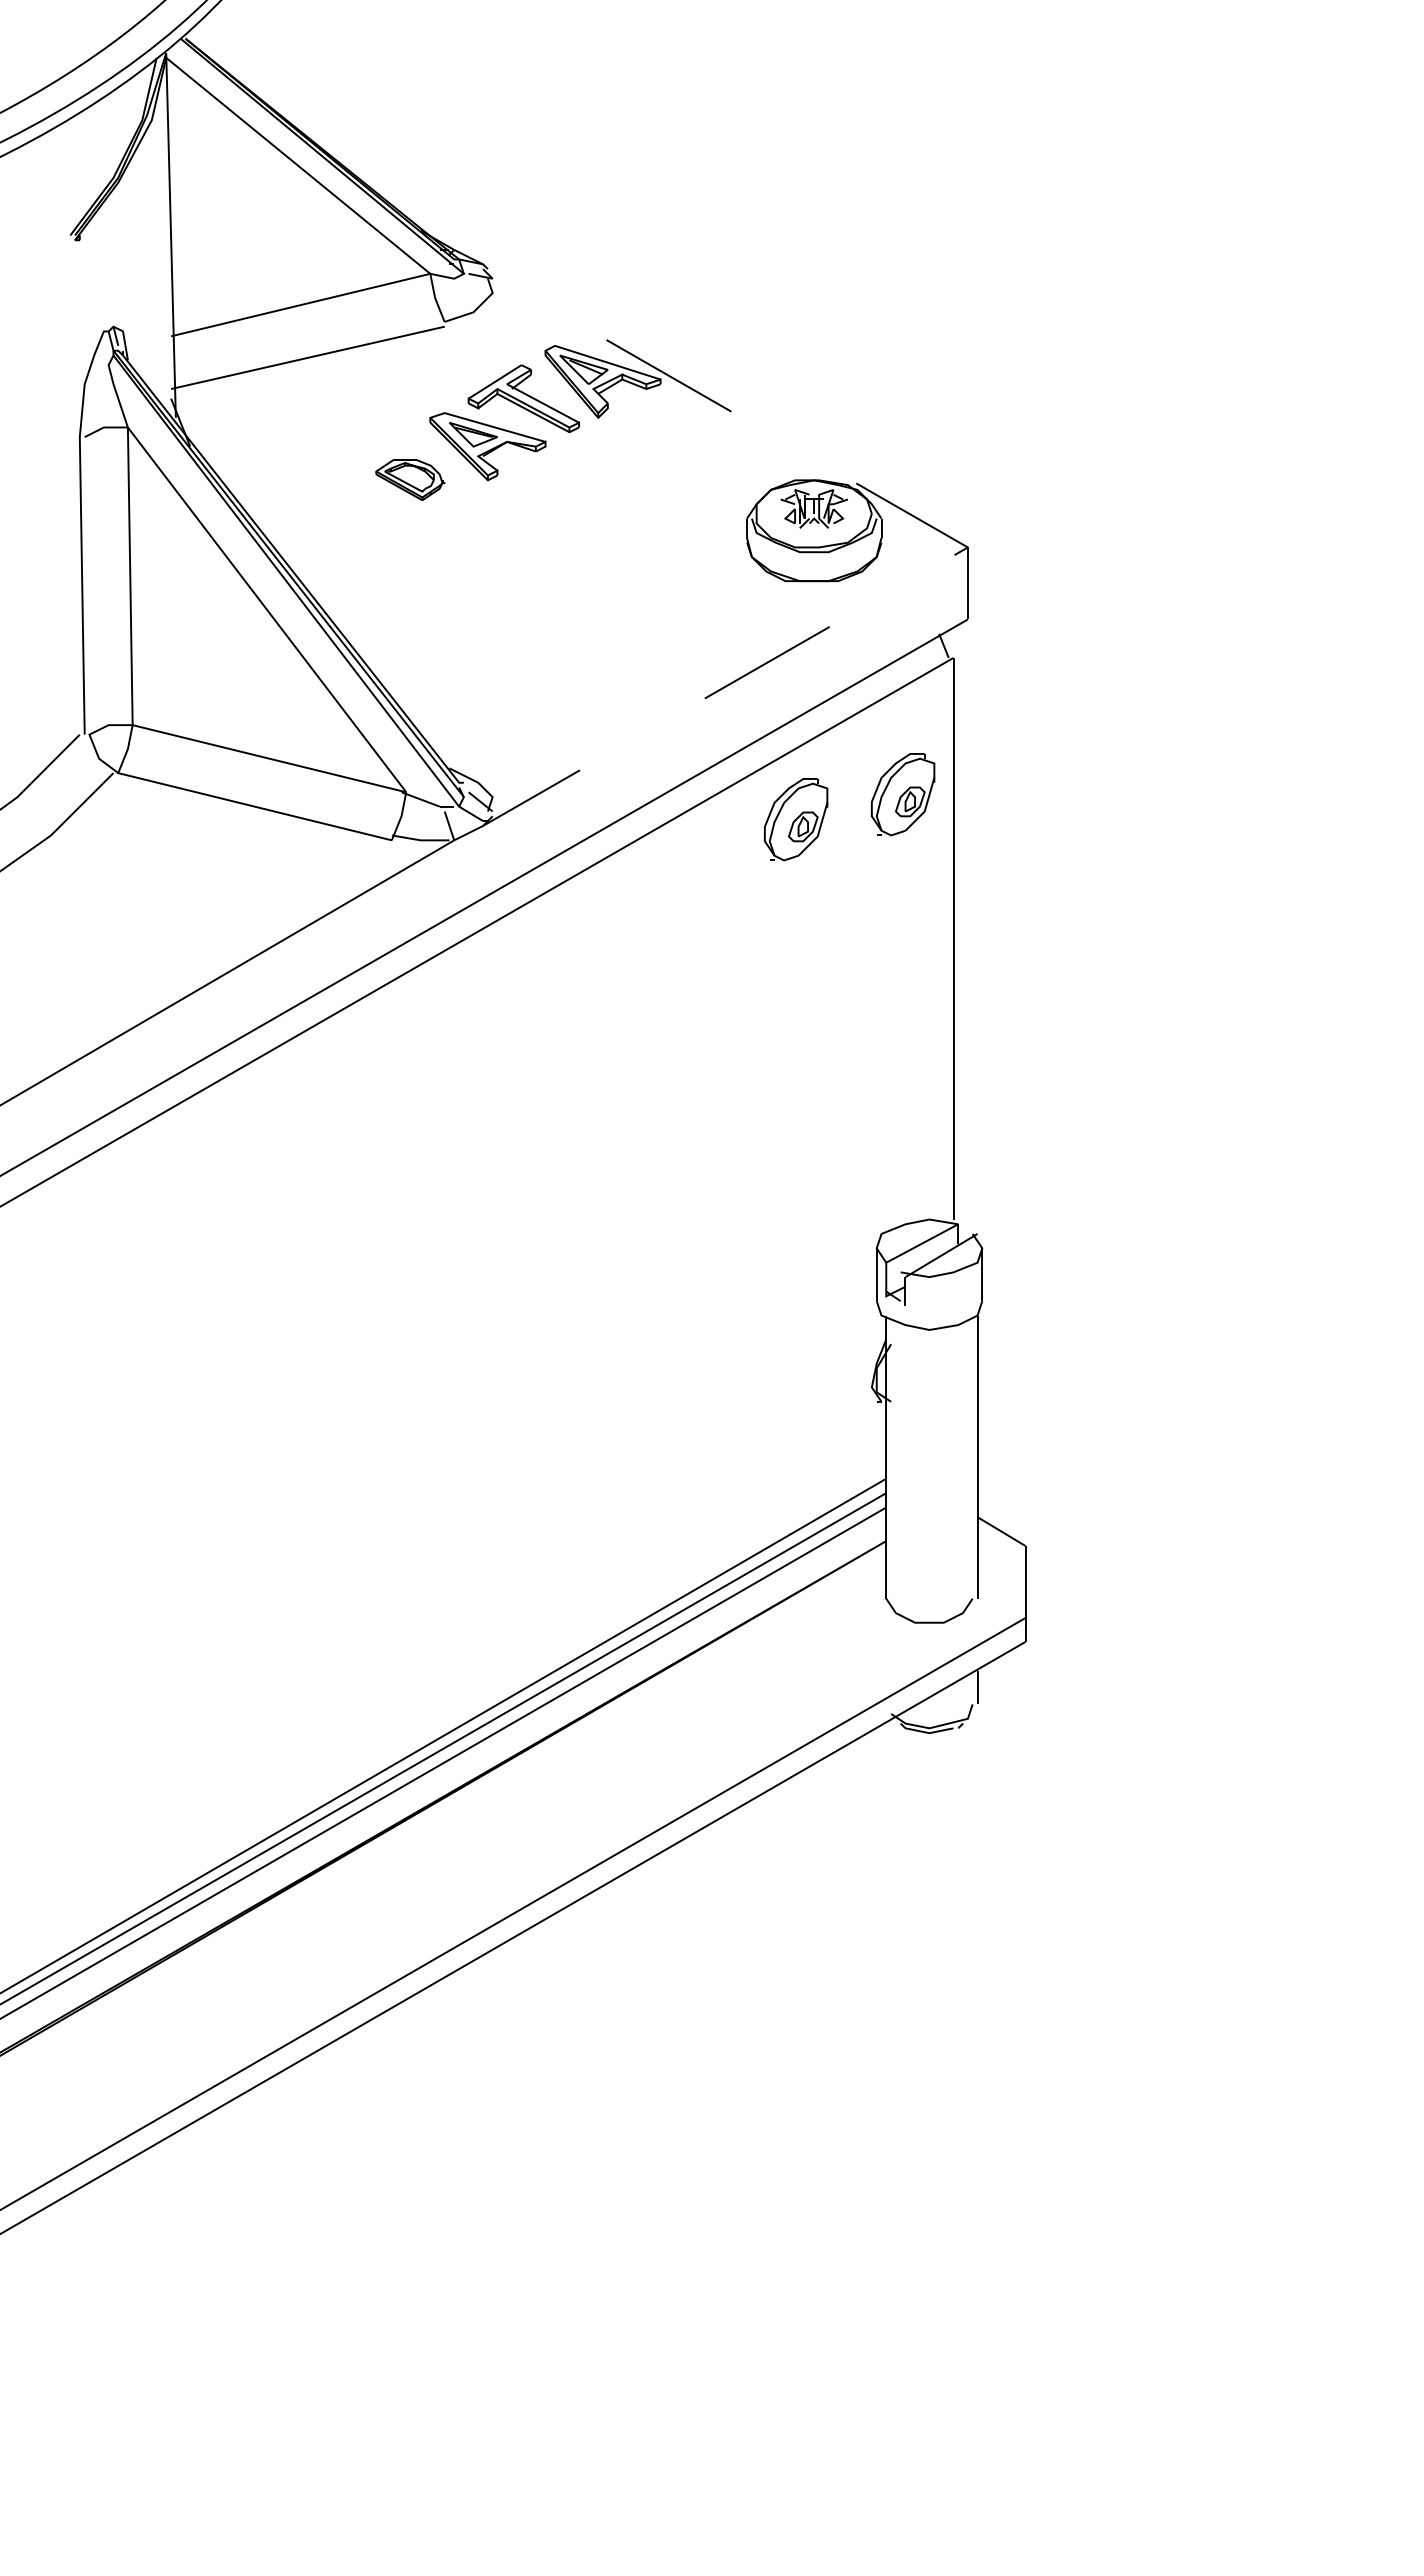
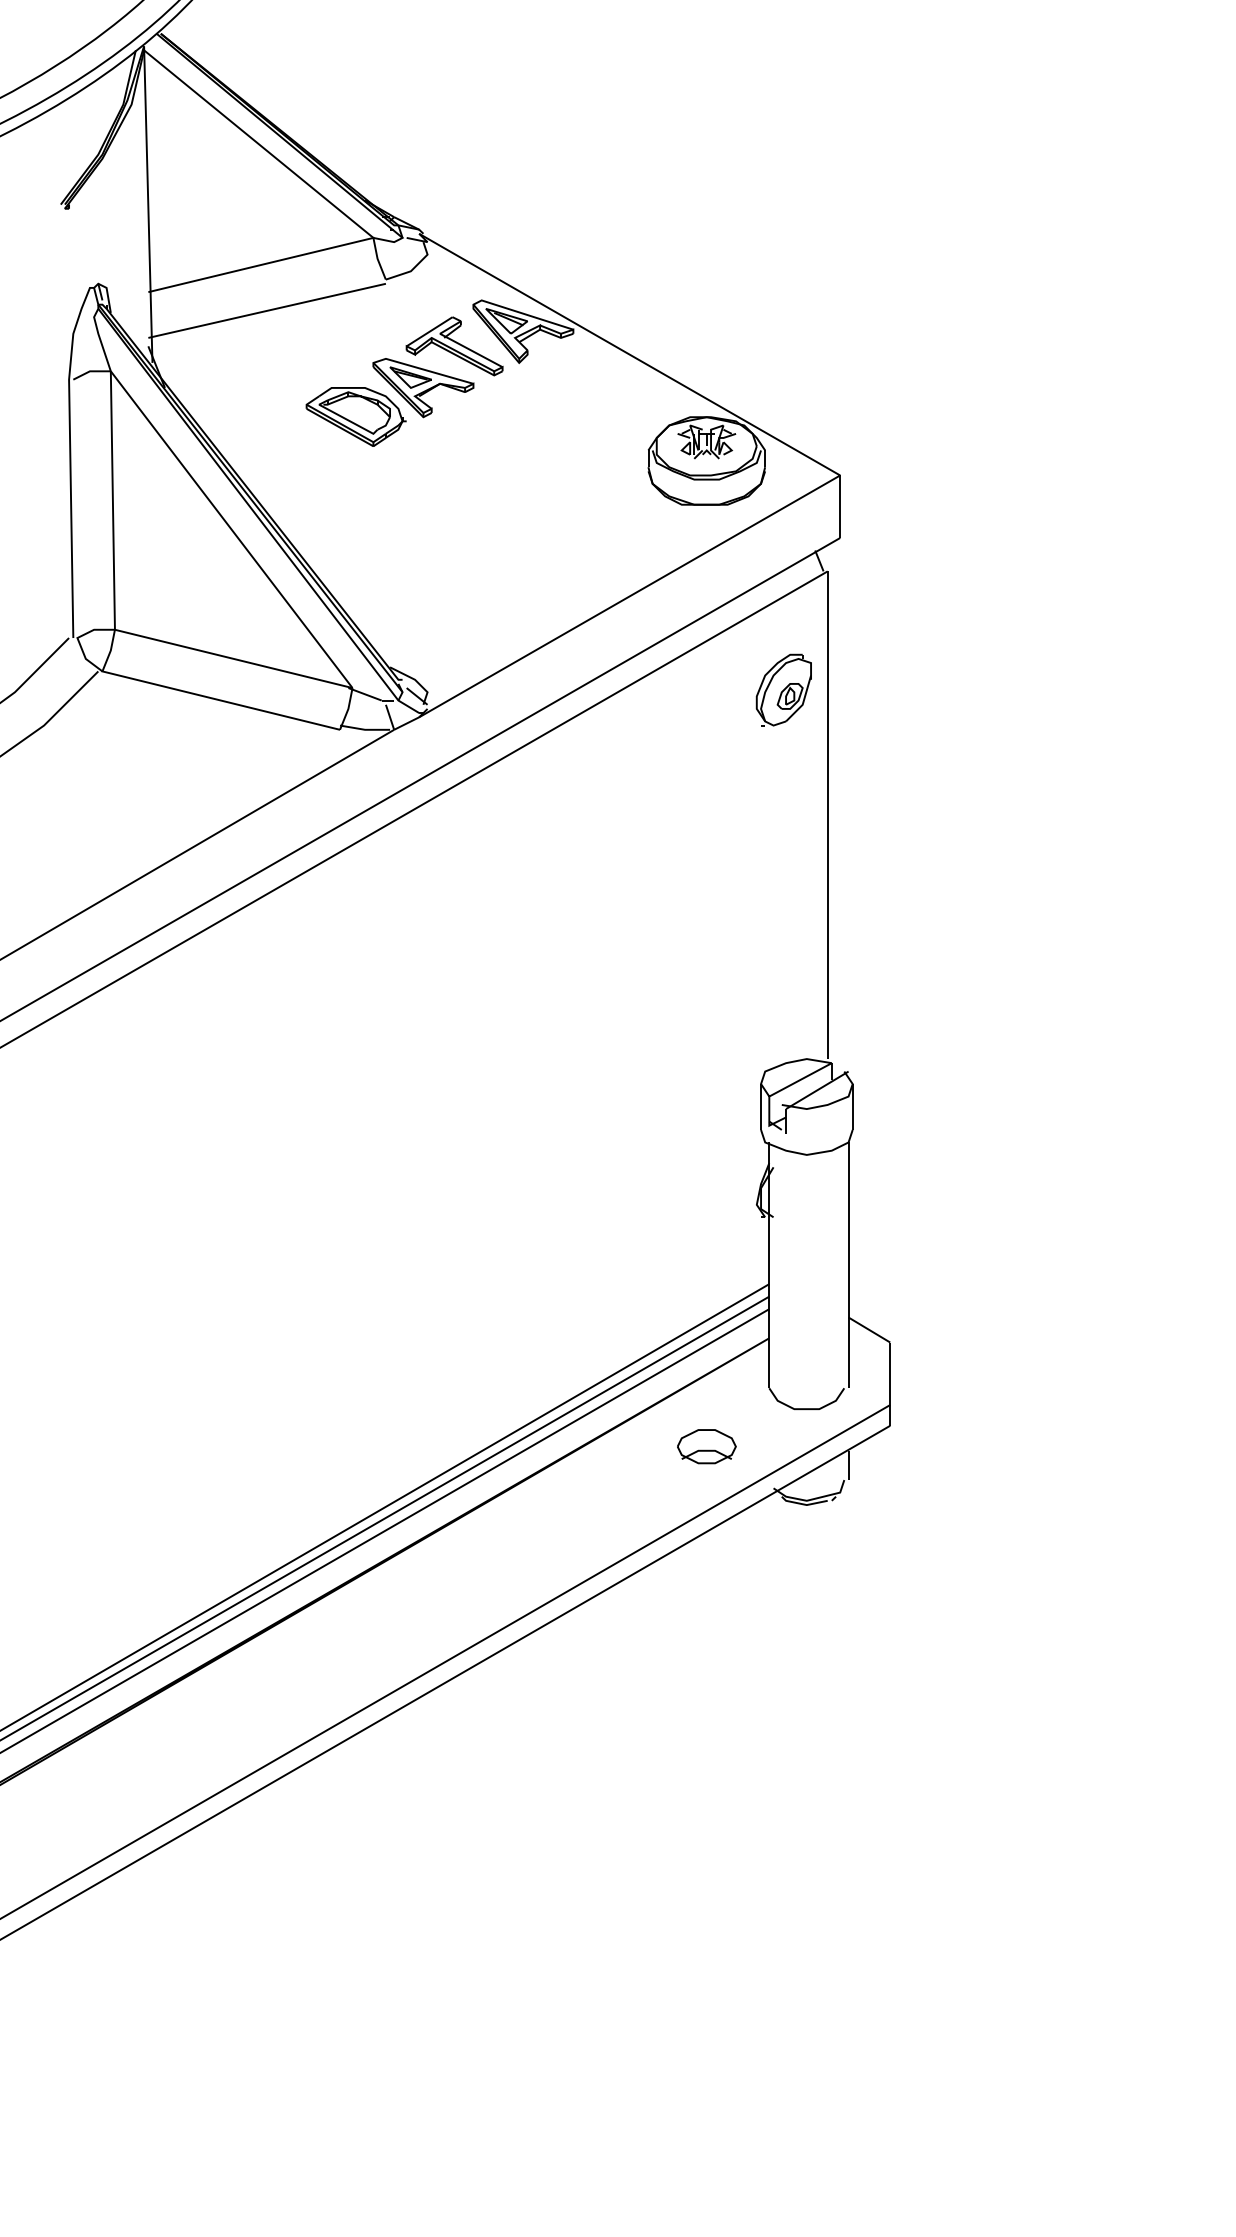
part: (410, 479) -> (356, 416), size x1.67
line: (954, 555) -> (828, 482), dashed -> solid
part: (796, 819) -> (691, 711), removed
part: (814, 1665) -> (707, 1446), added

